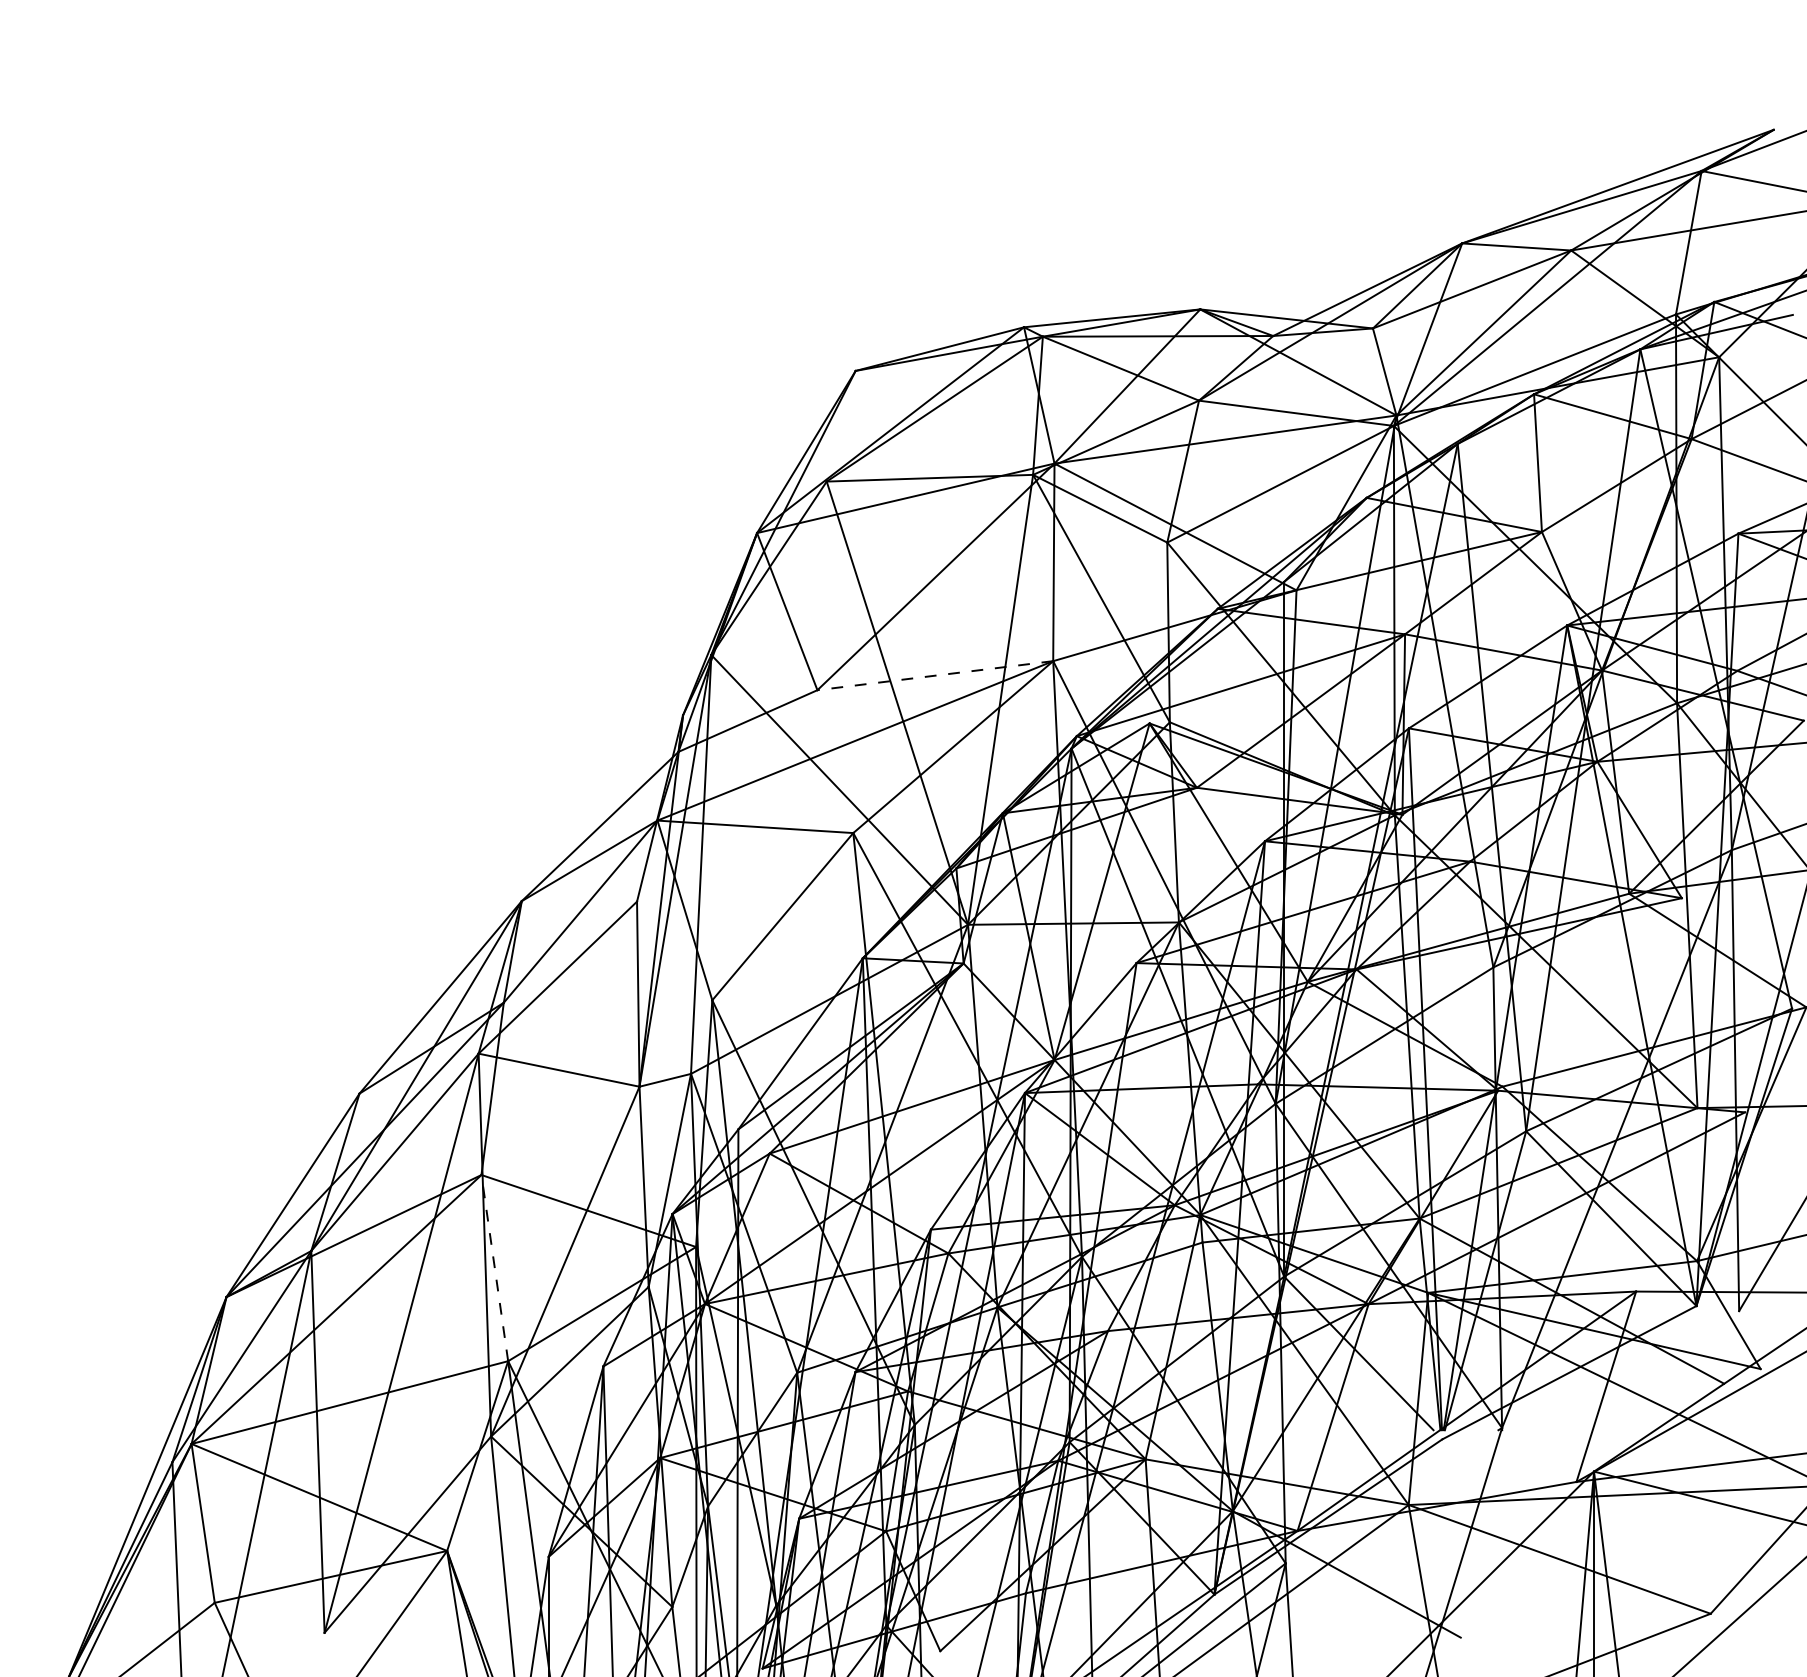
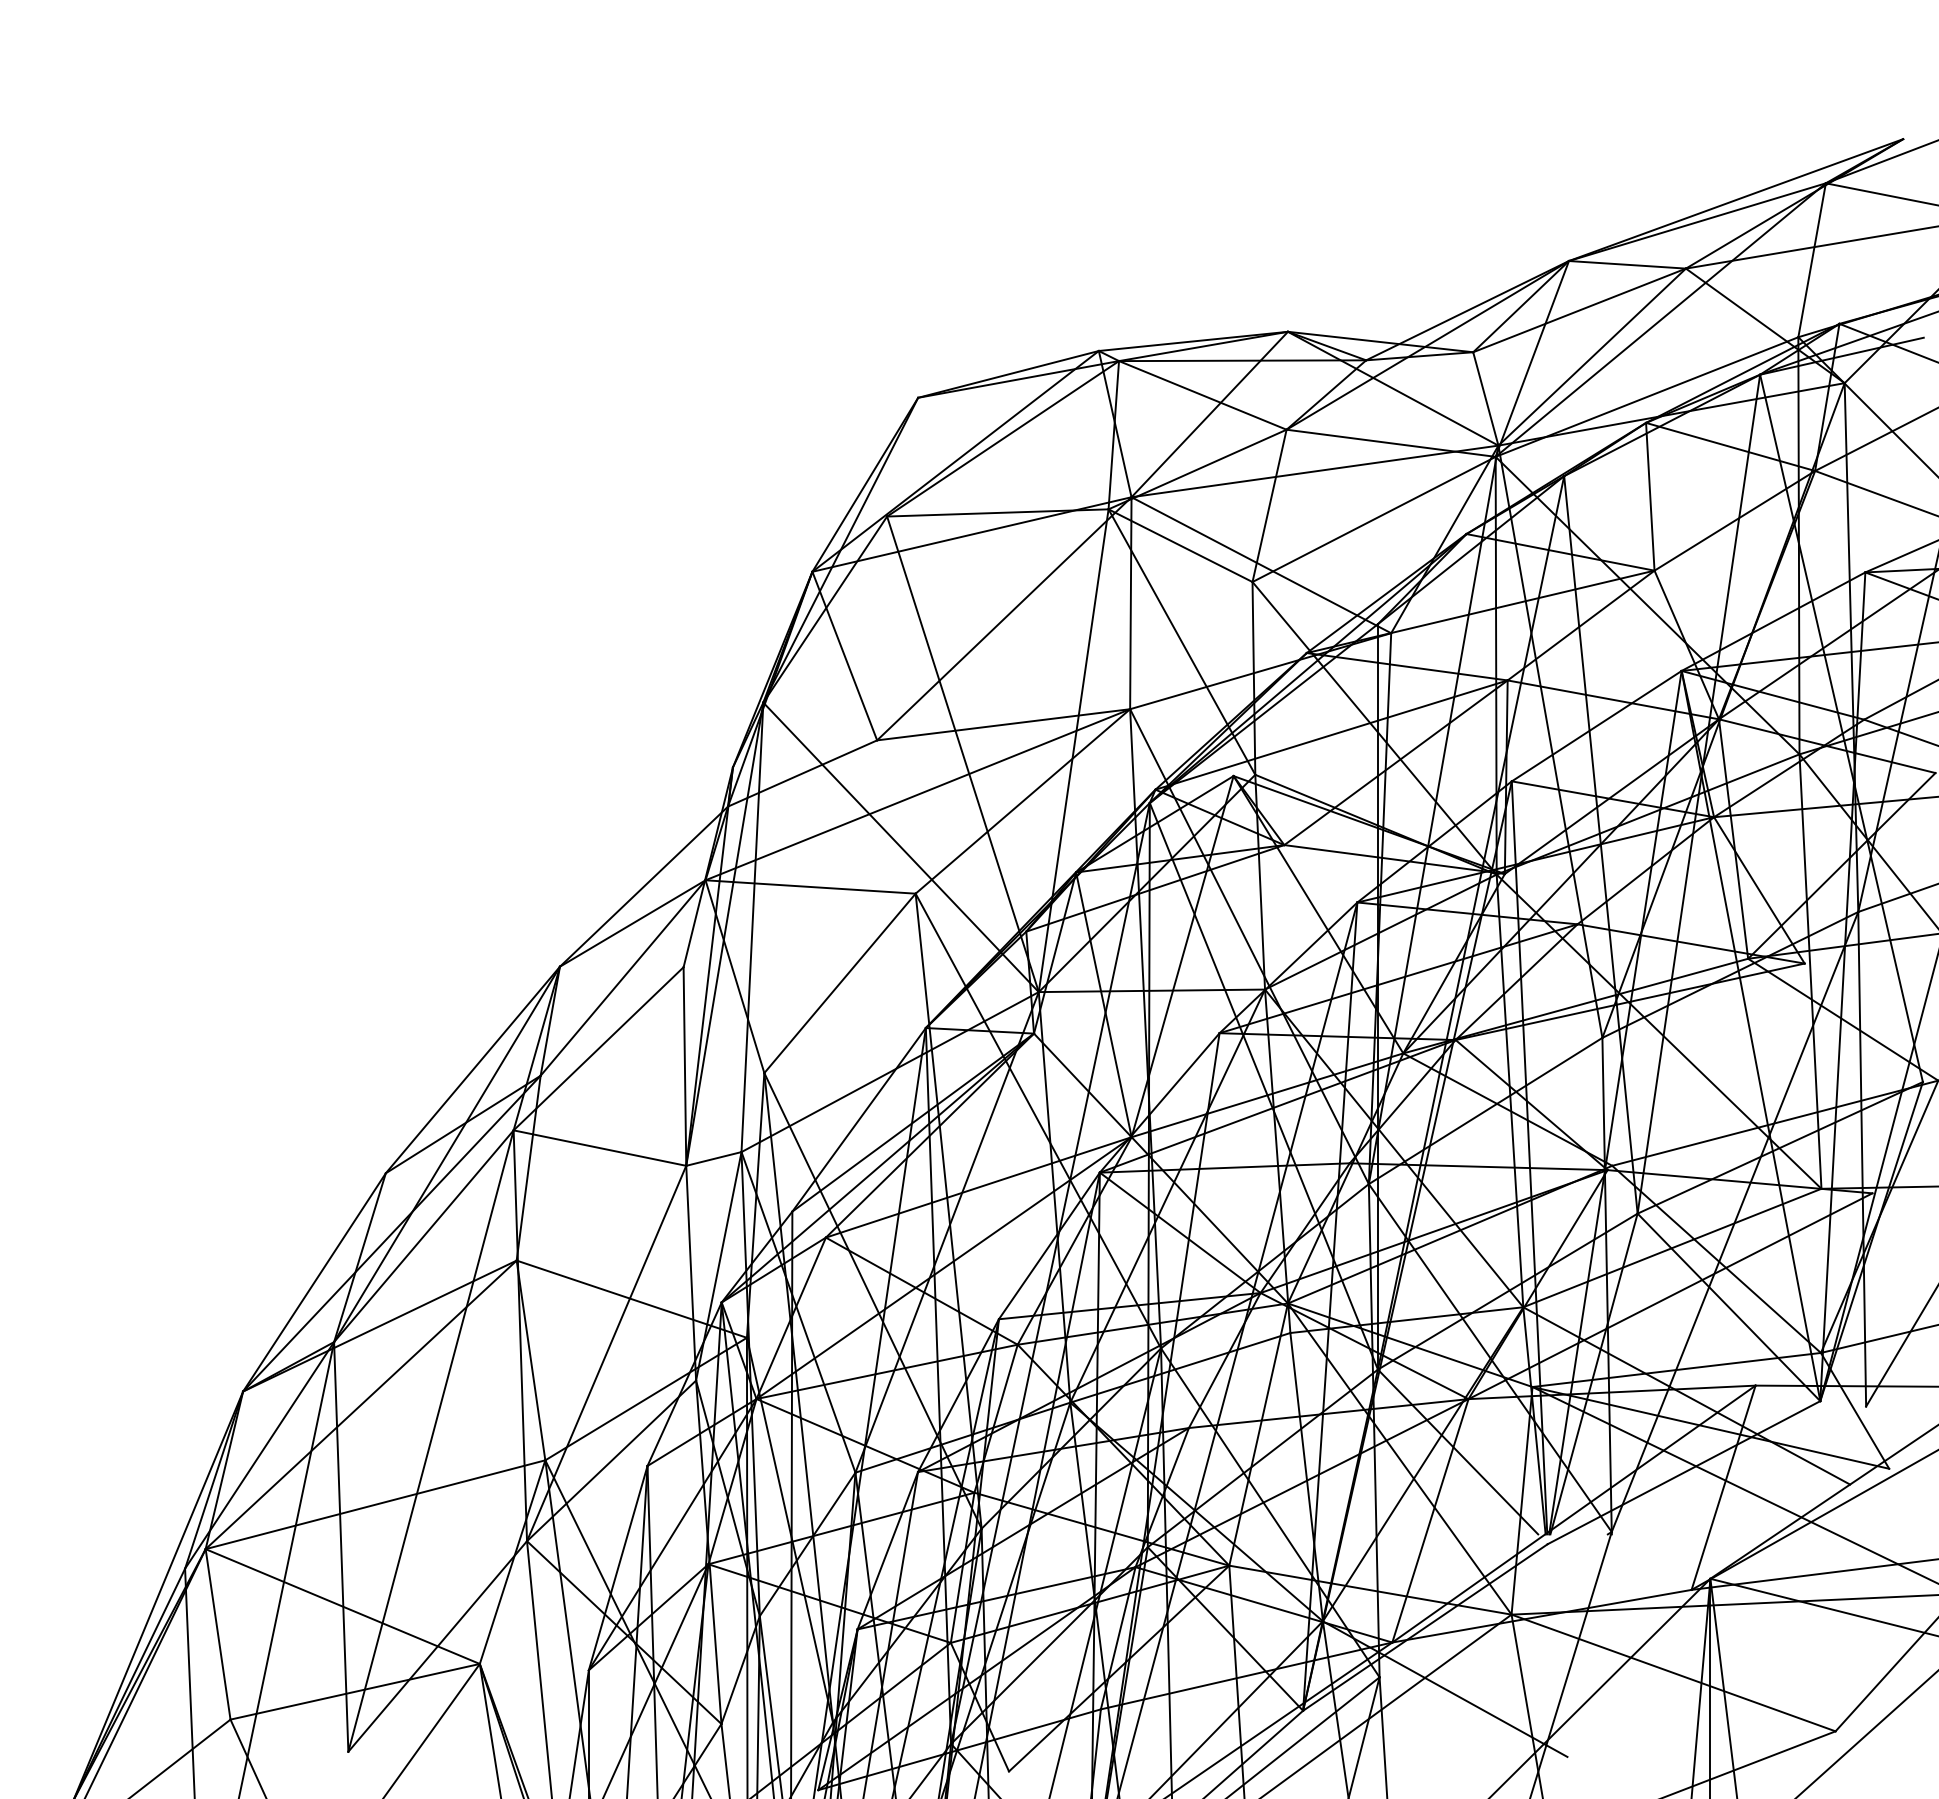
line: (935, 675) -> (1003, 724), dashed -> solid
line: (495, 1268) -> (531, 1360), dashed -> solid

